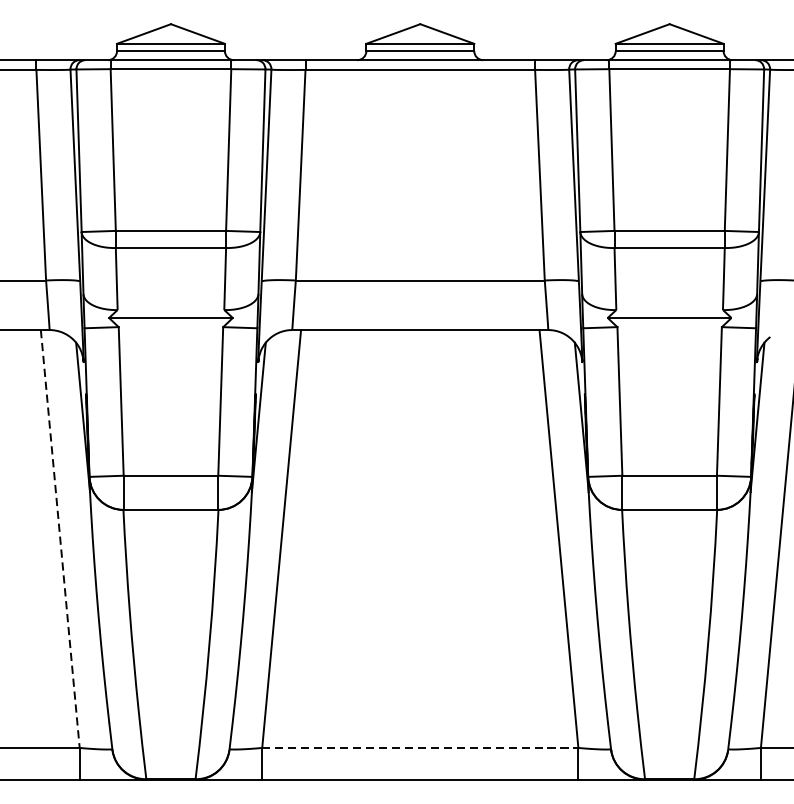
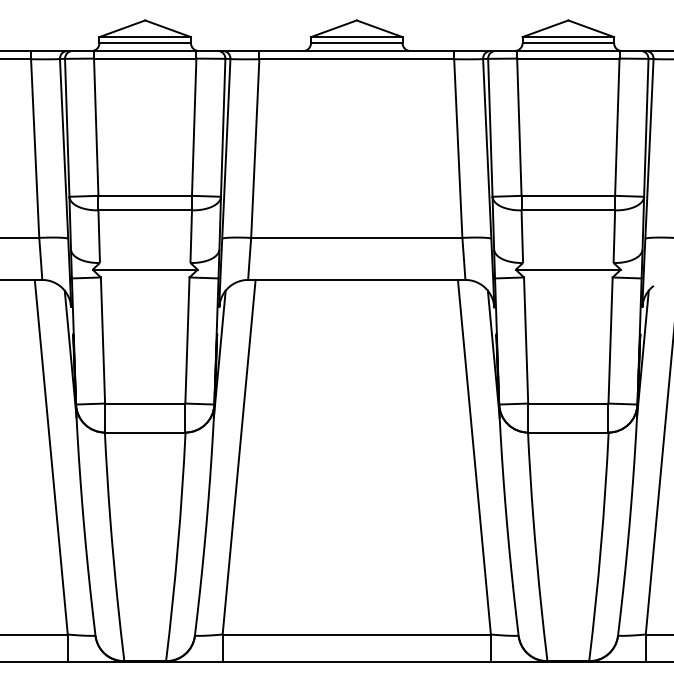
line: (60, 539) -> (51, 457), dashed -> solid
line: (421, 747) -> (357, 634), dashed -> solid

